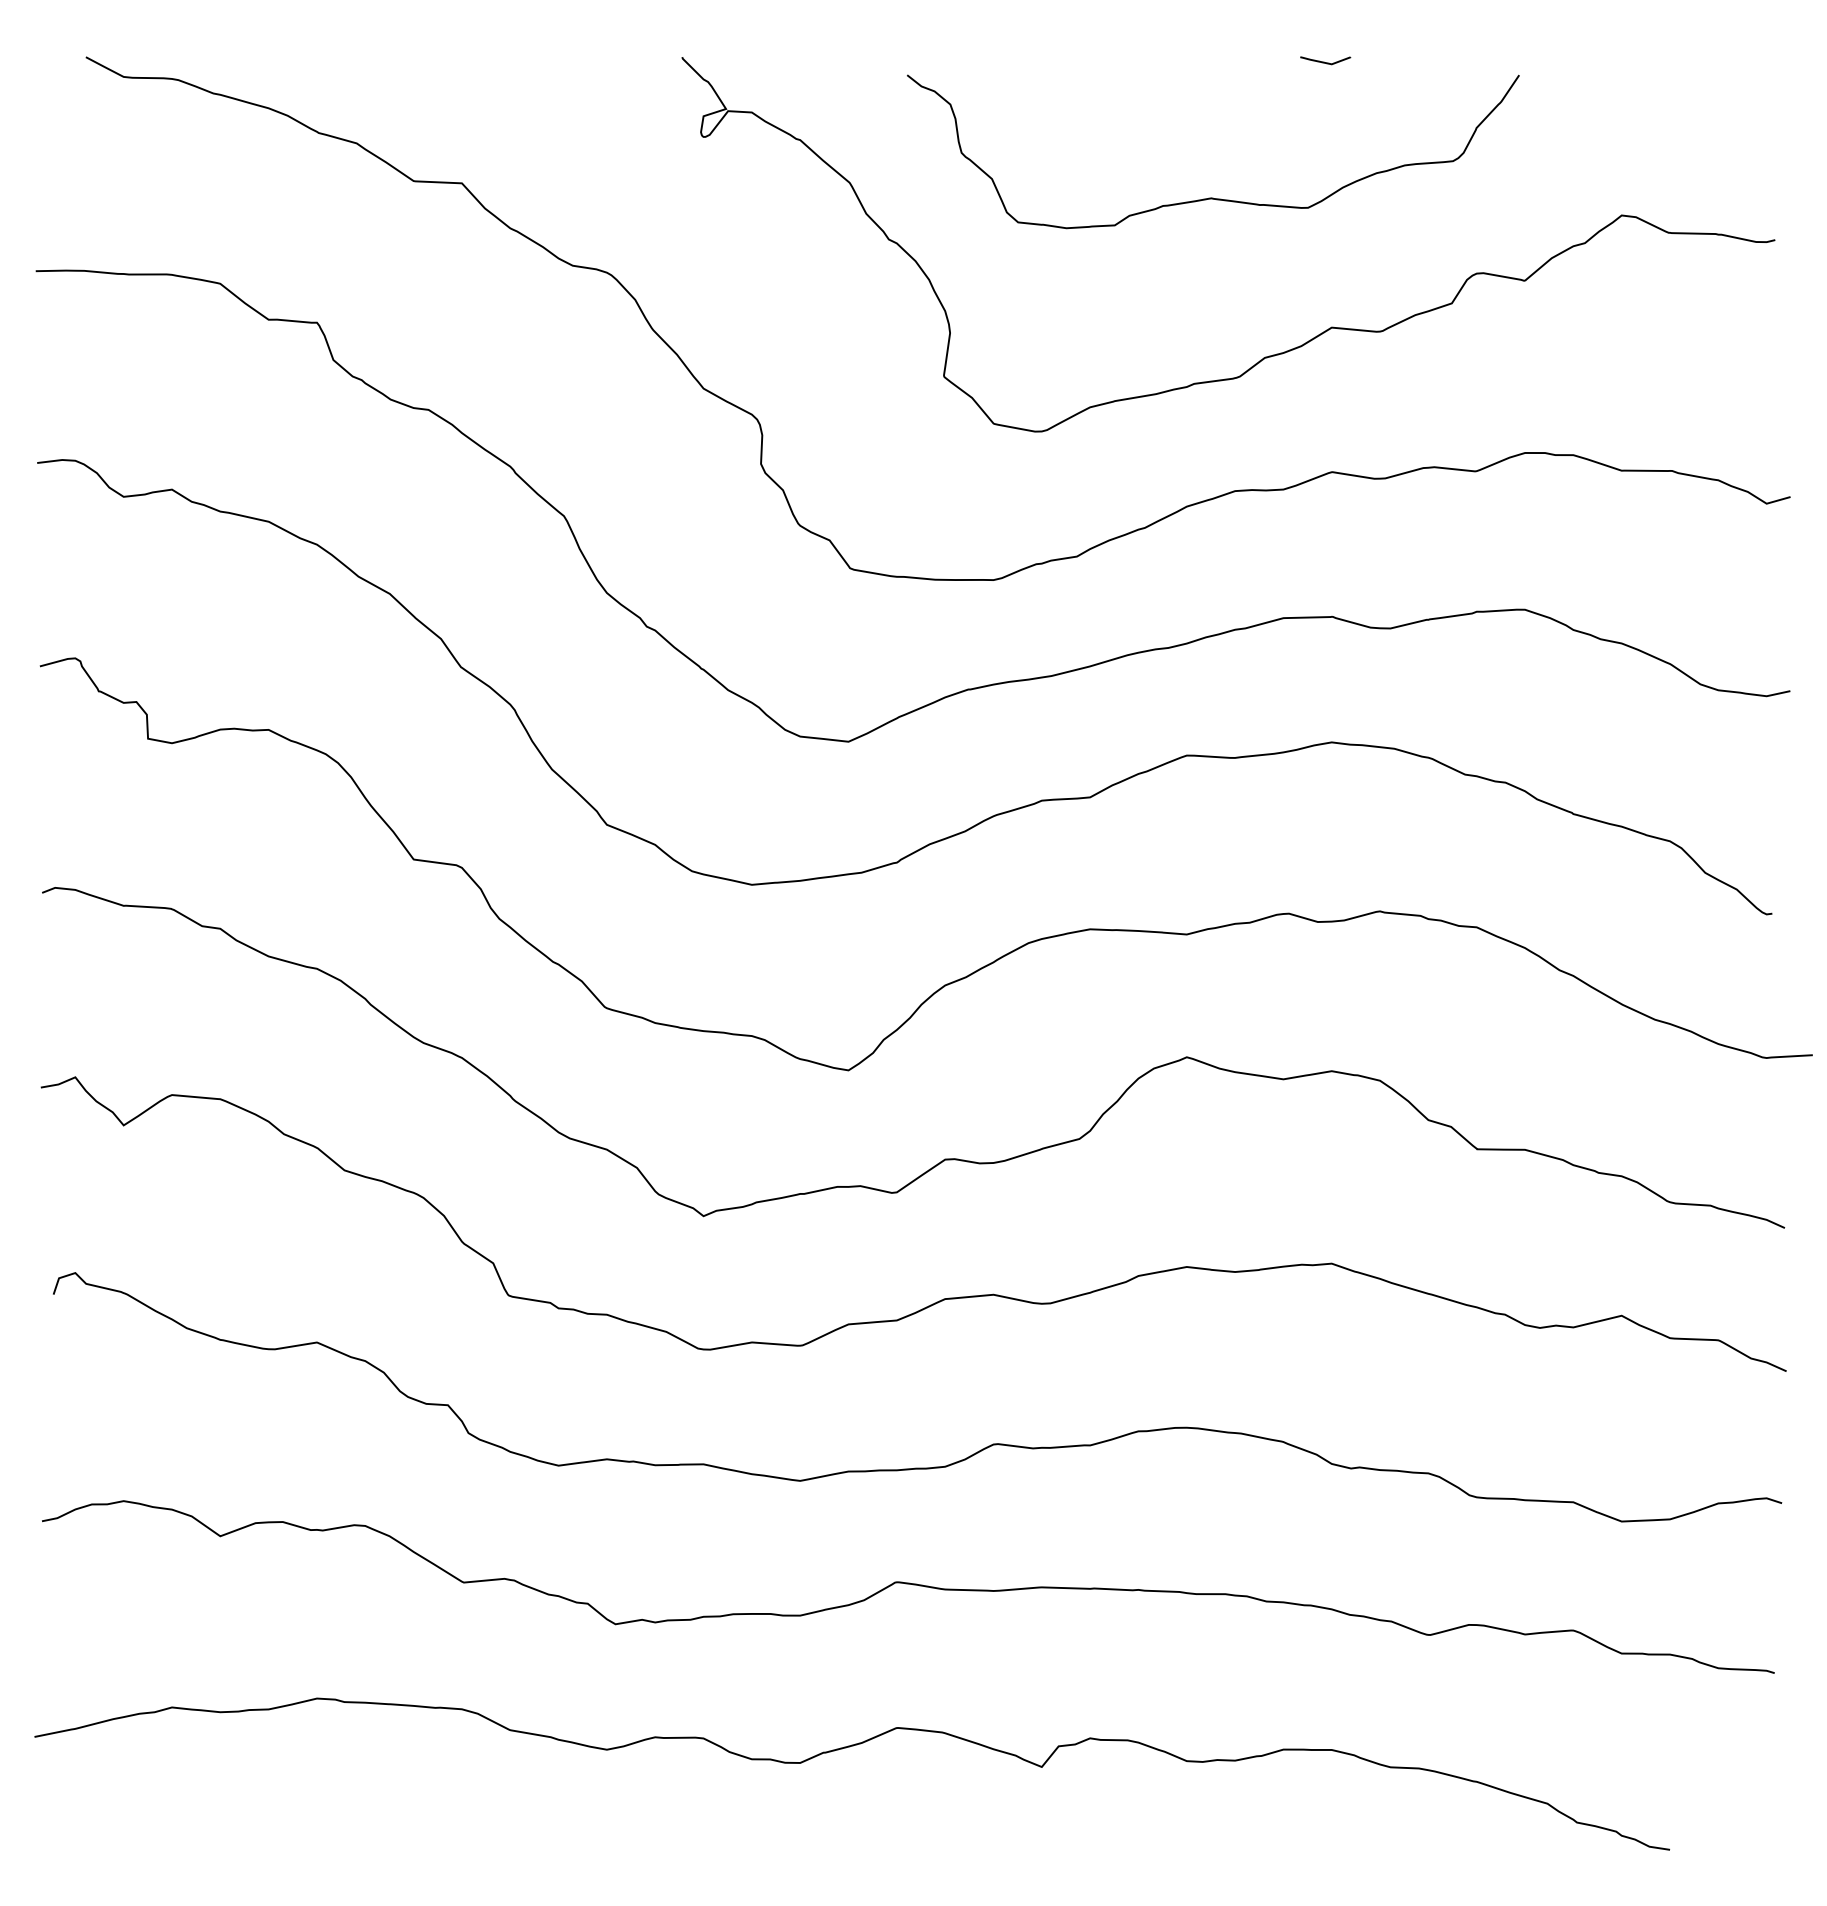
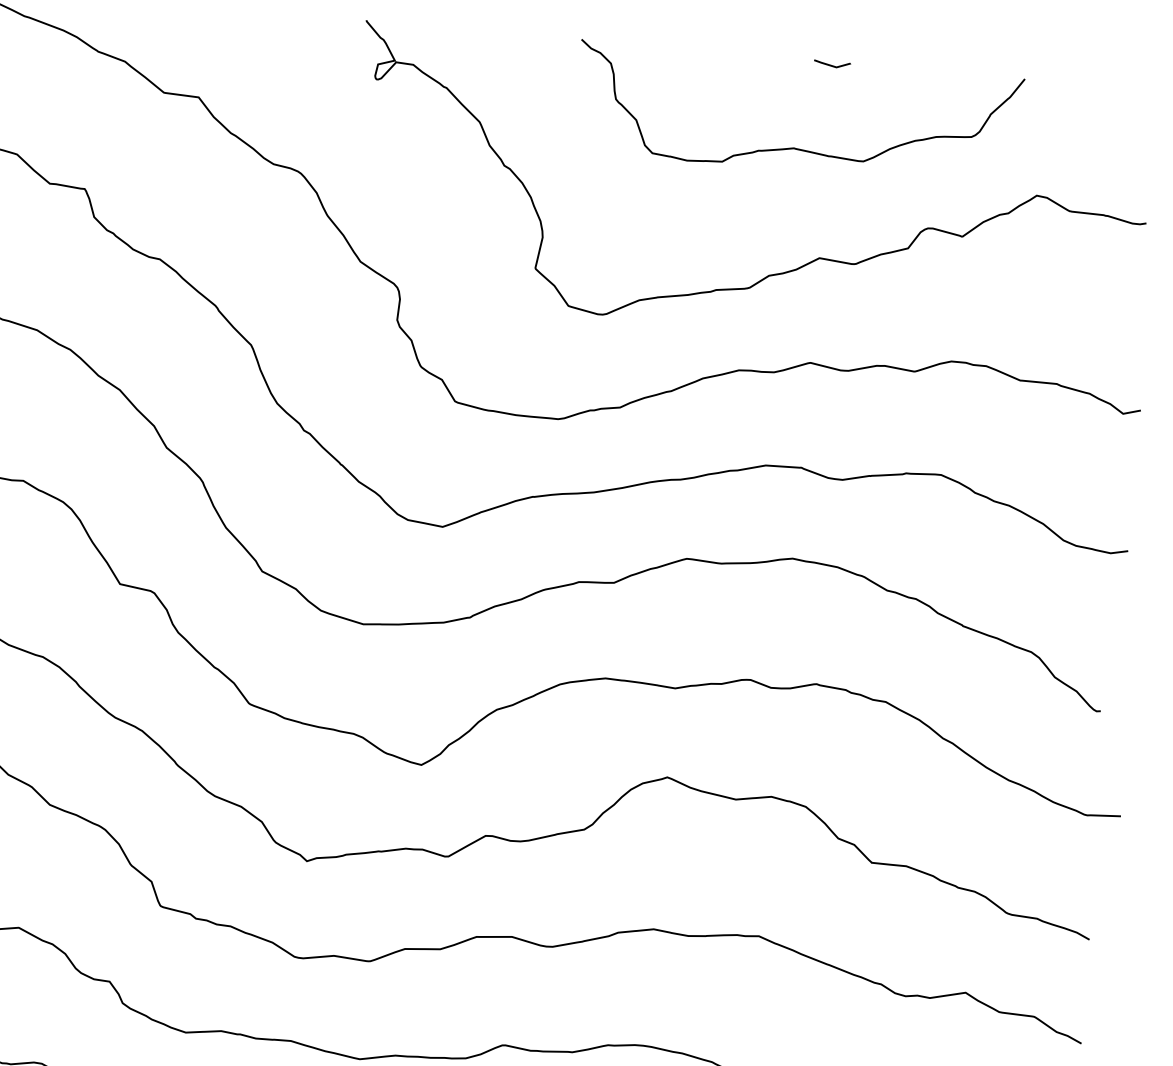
curve: (1213, 197) -> (795, 147), moved

